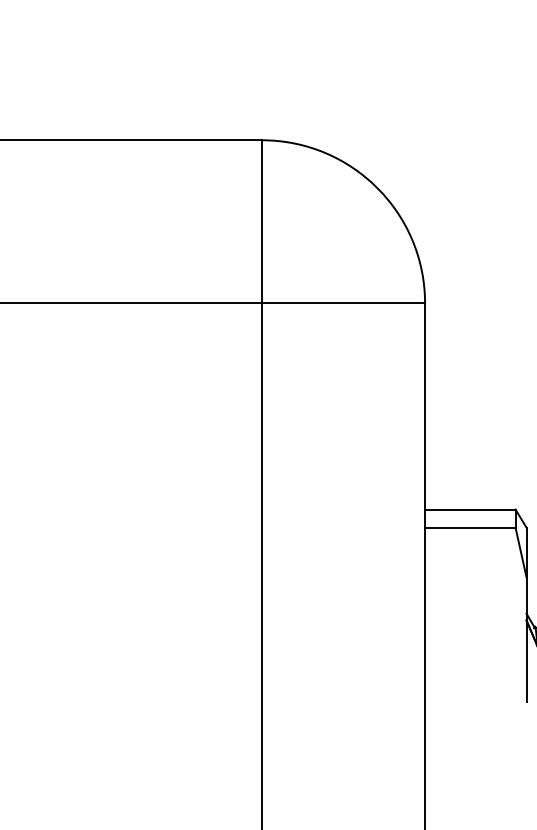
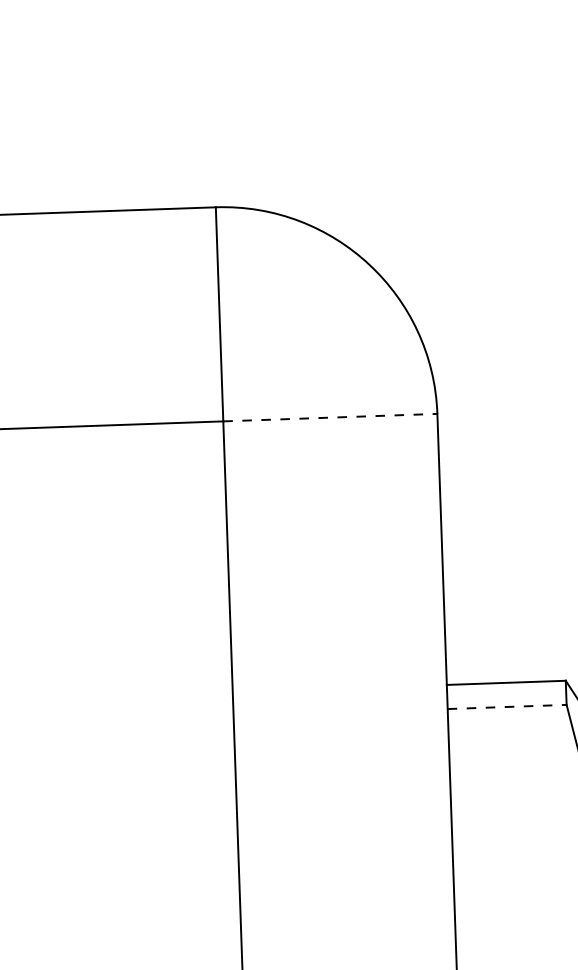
line: (343, 303) -> (330, 417), solid -> dashed
line: (470, 528) -> (507, 707), solid -> dashed

